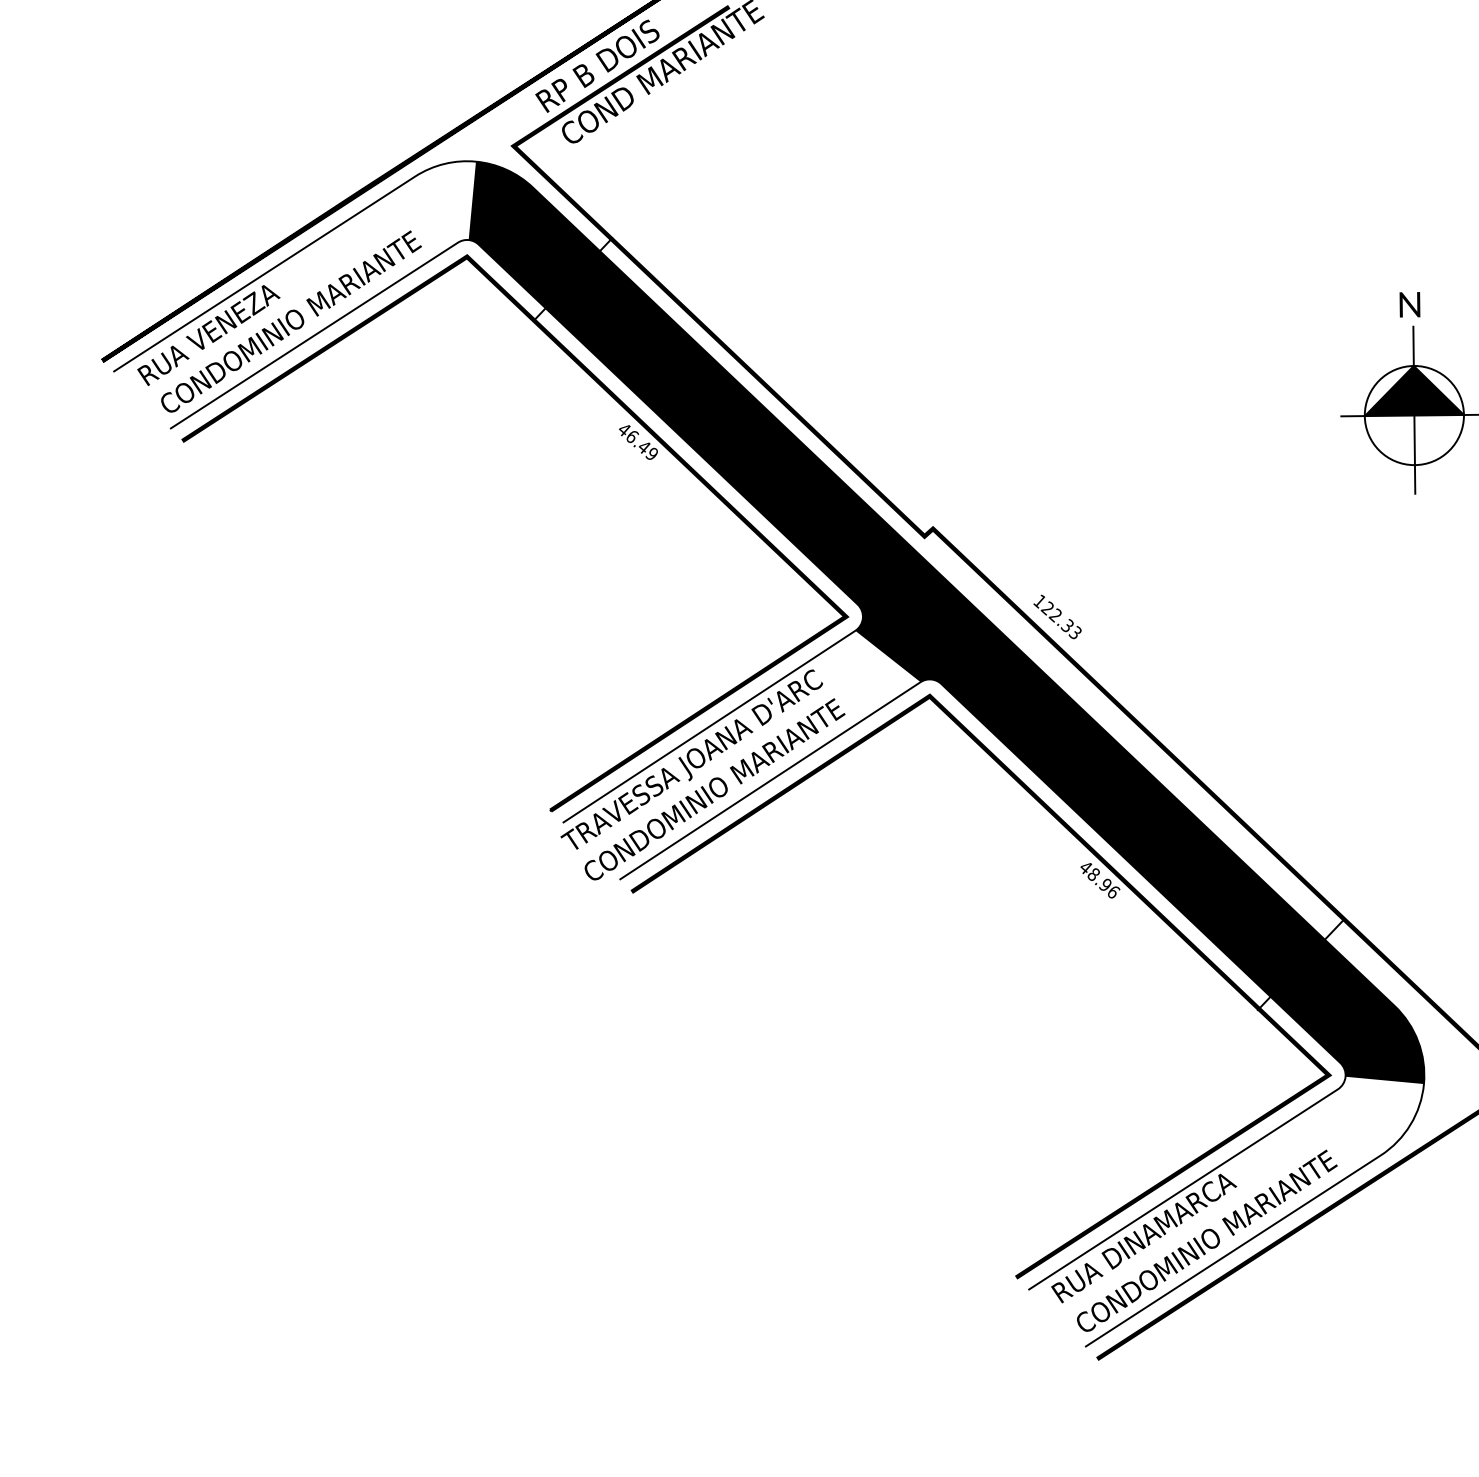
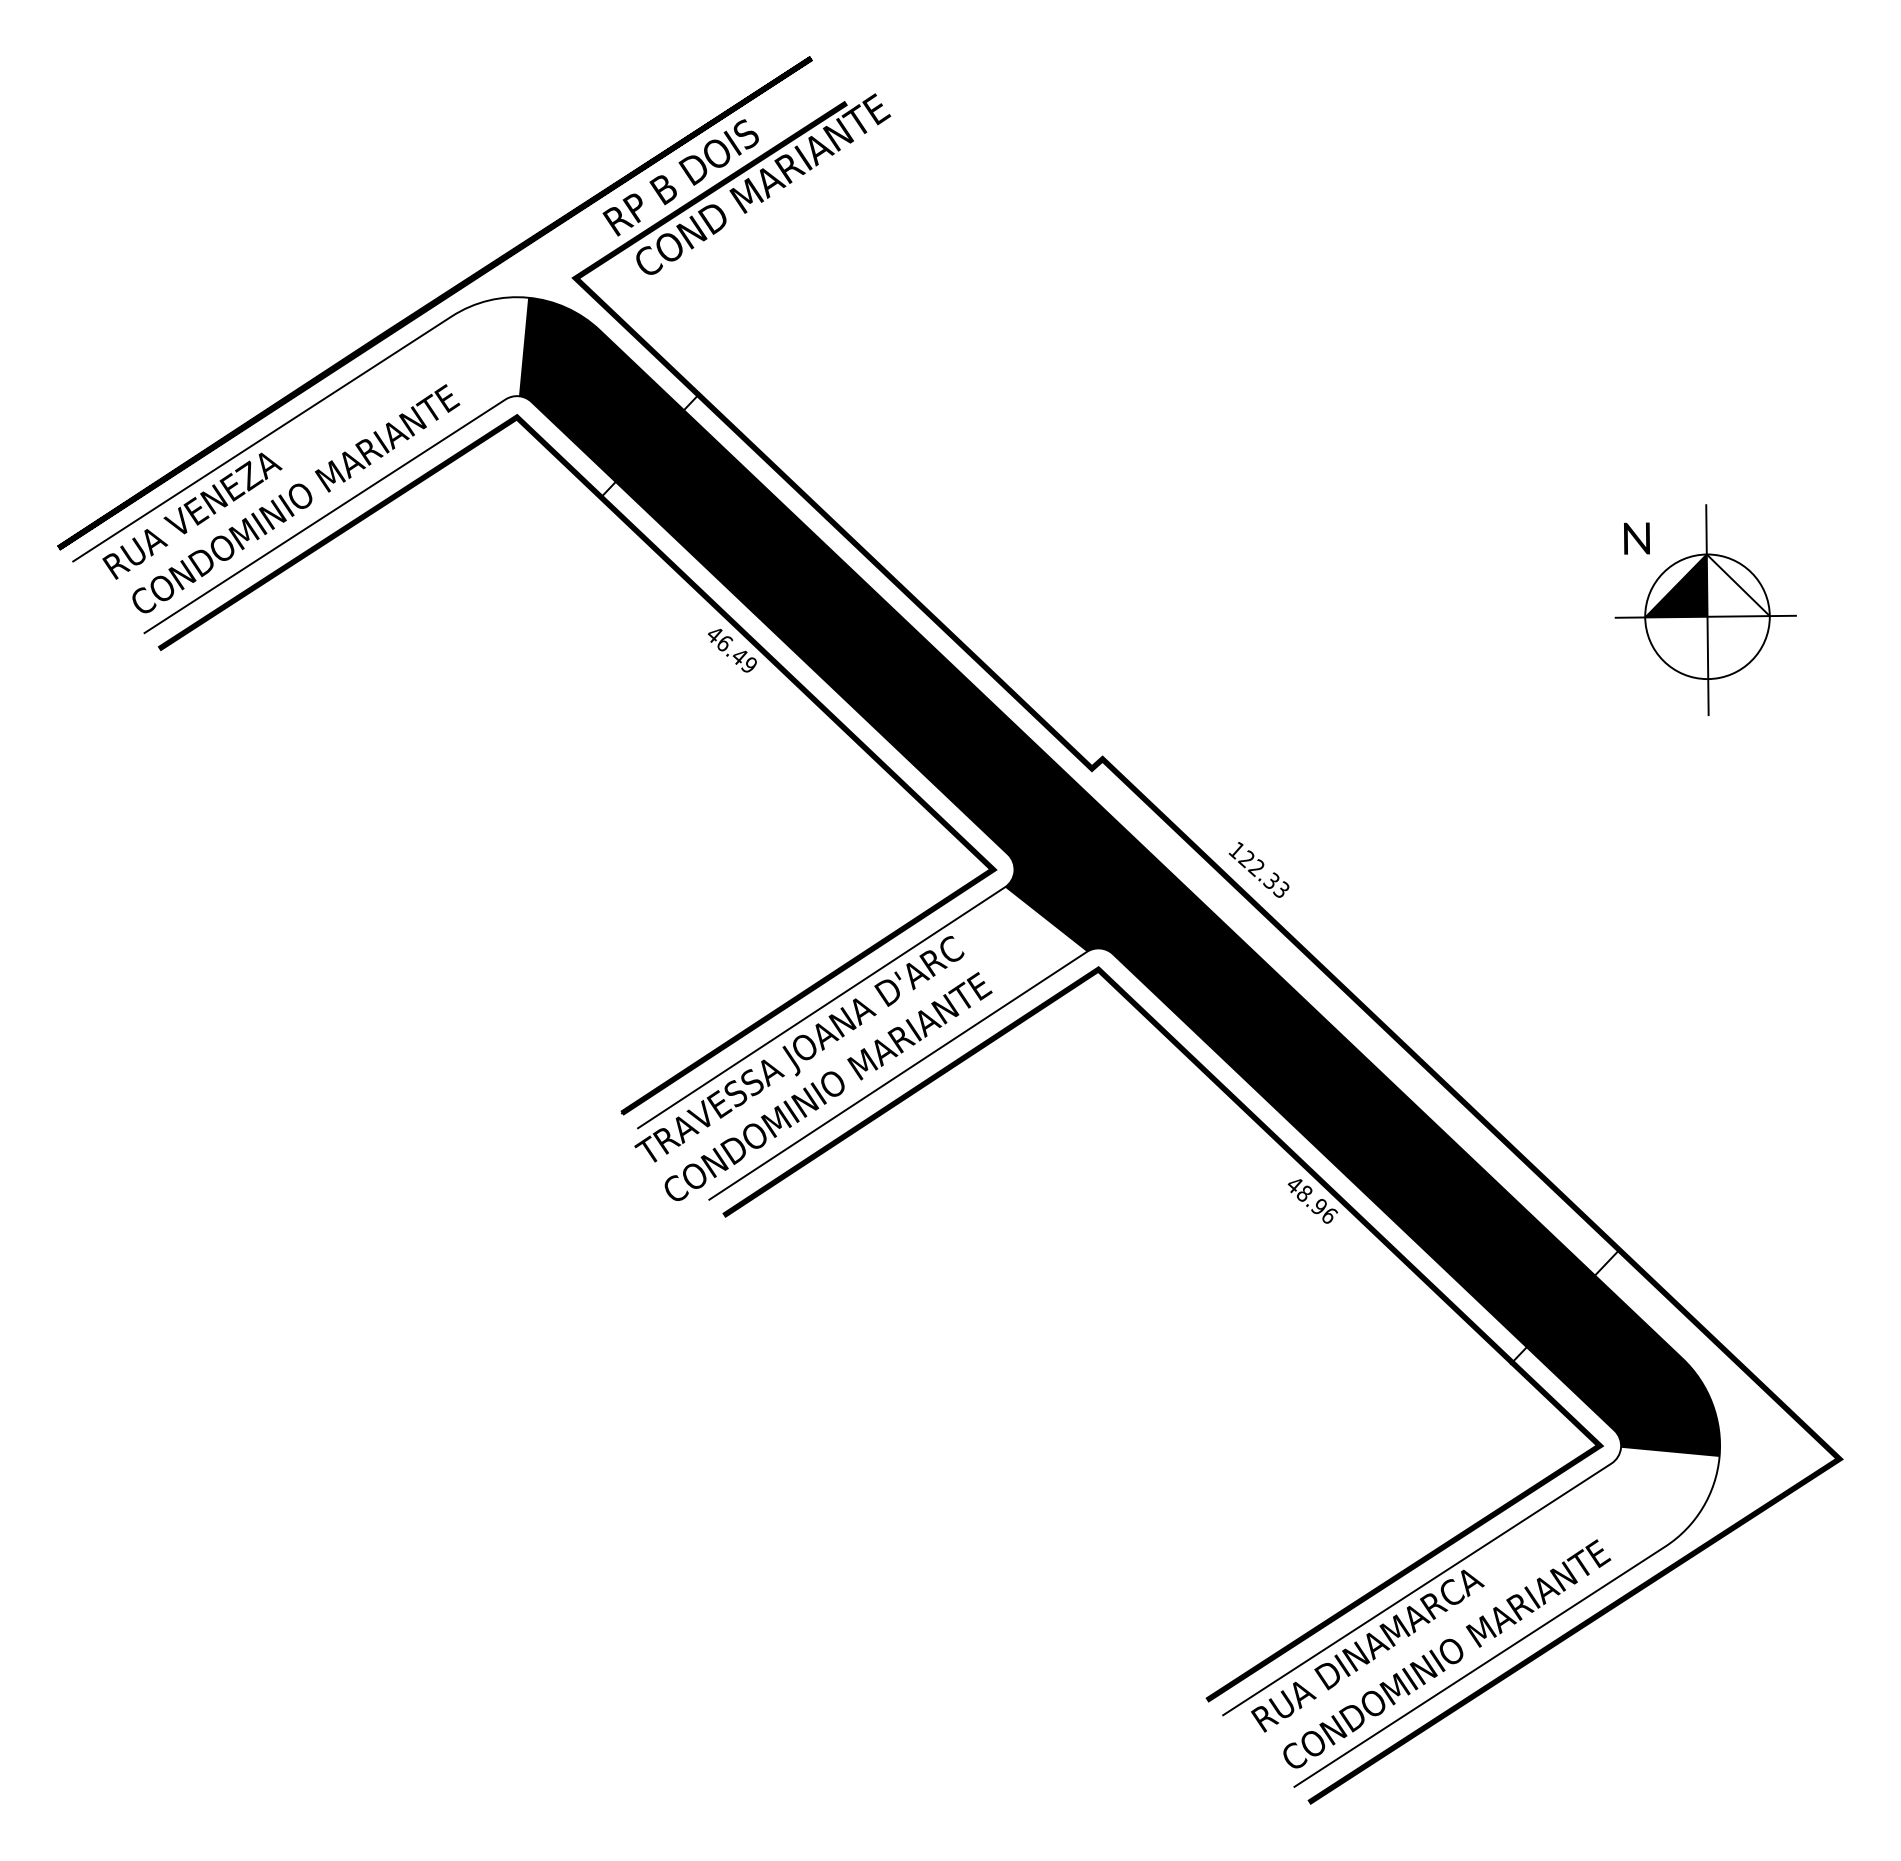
text: (1409, 304) -> (1636, 538), moved
fill: (1438, 390) -> (1737, 585), removed

